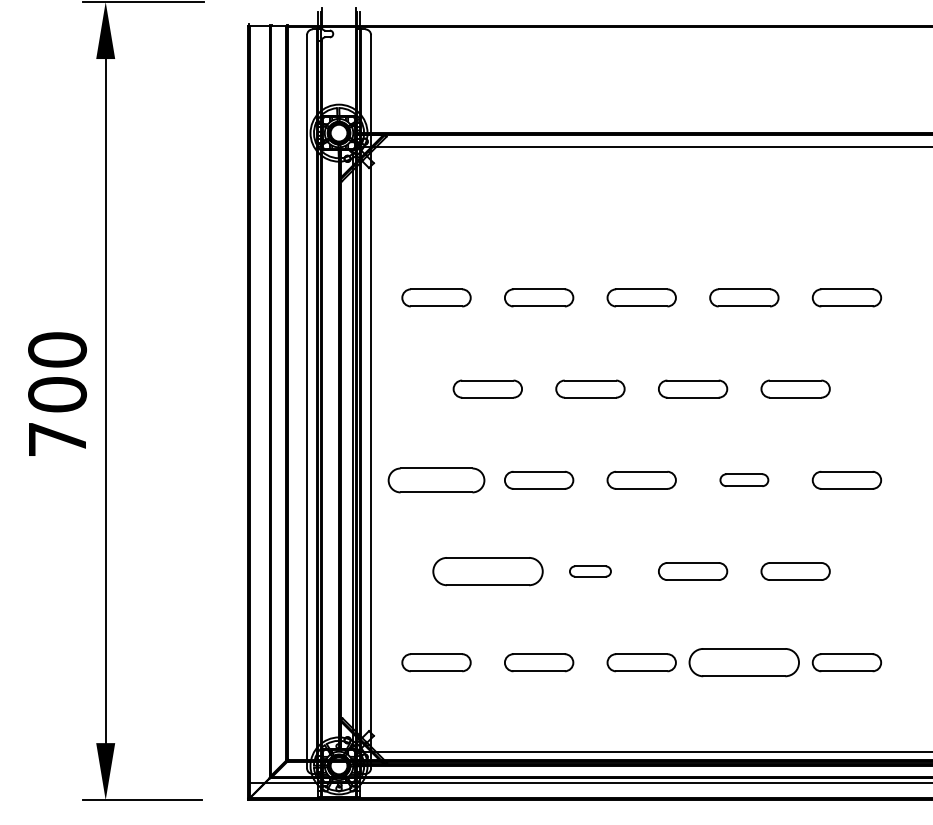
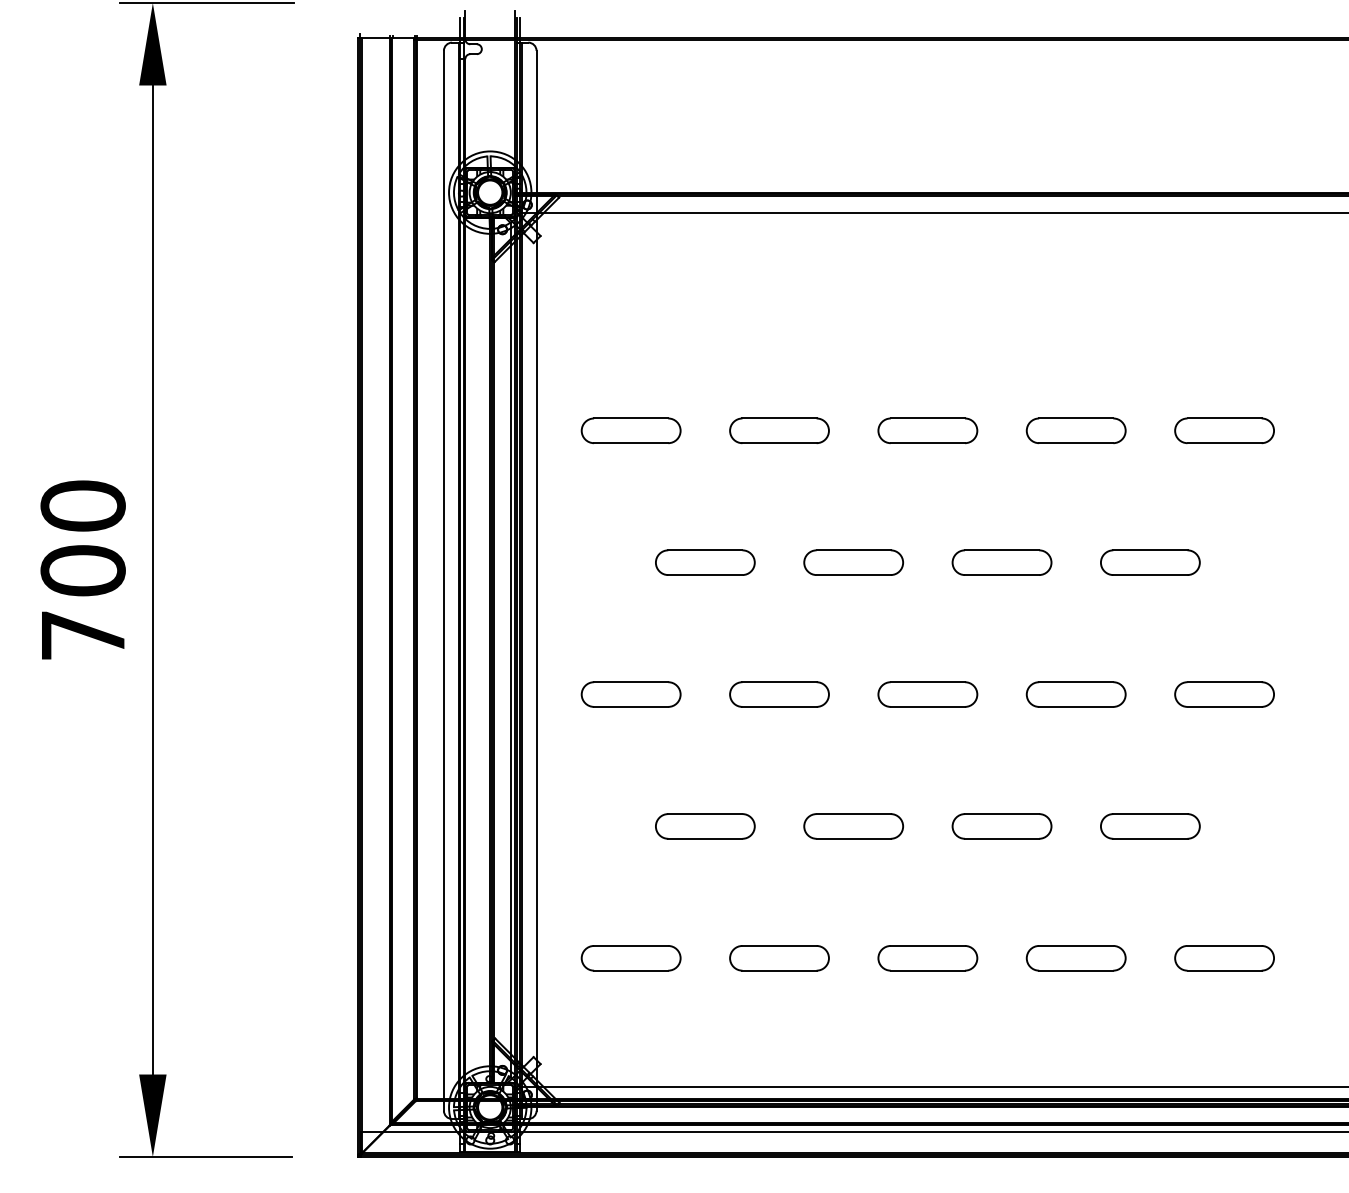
part: (436, 479) -> (631, 693), size x0.71
part: (744, 479) -> (1076, 693), size x1.43
part: (487, 571) -> (704, 826), size x0.62
part: (590, 571) -> (853, 826), size x1.67
part: (744, 662) -> (1076, 957), size x0.62

